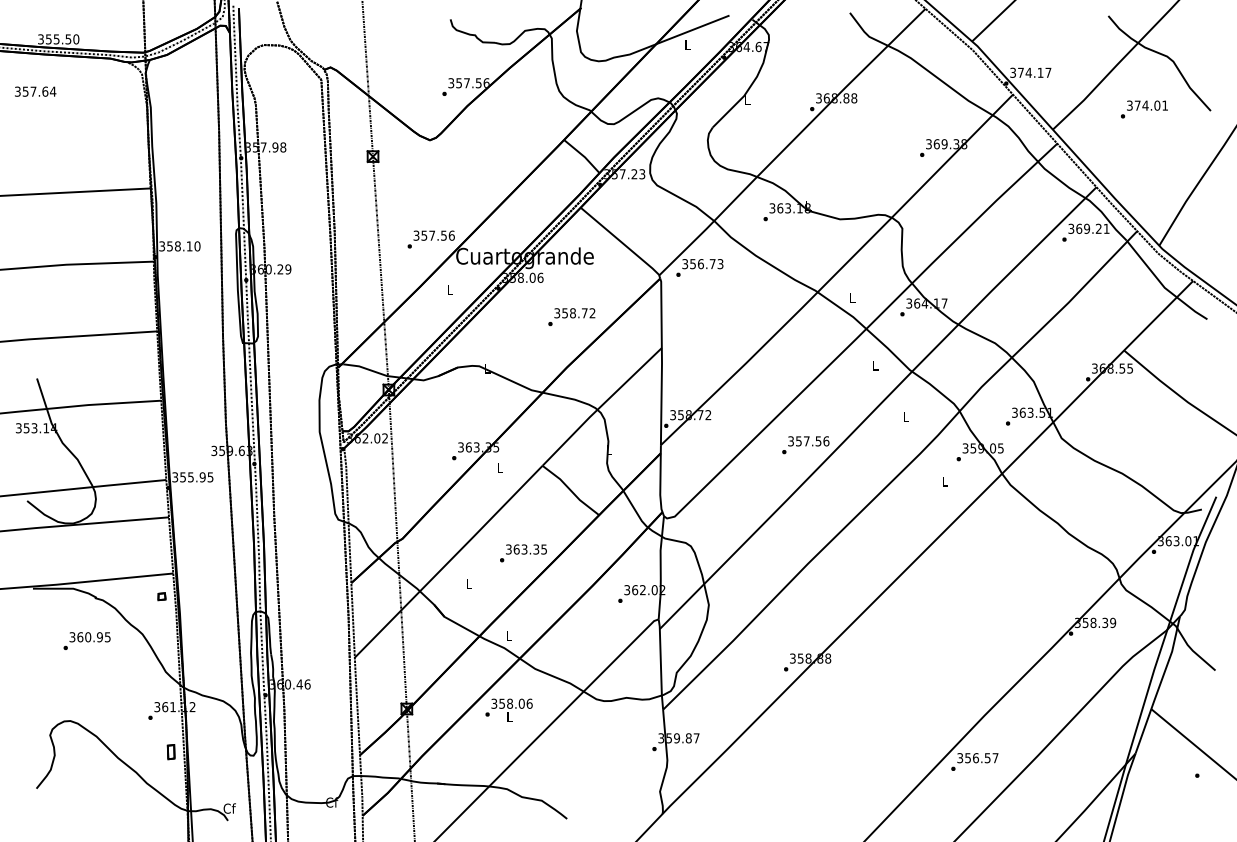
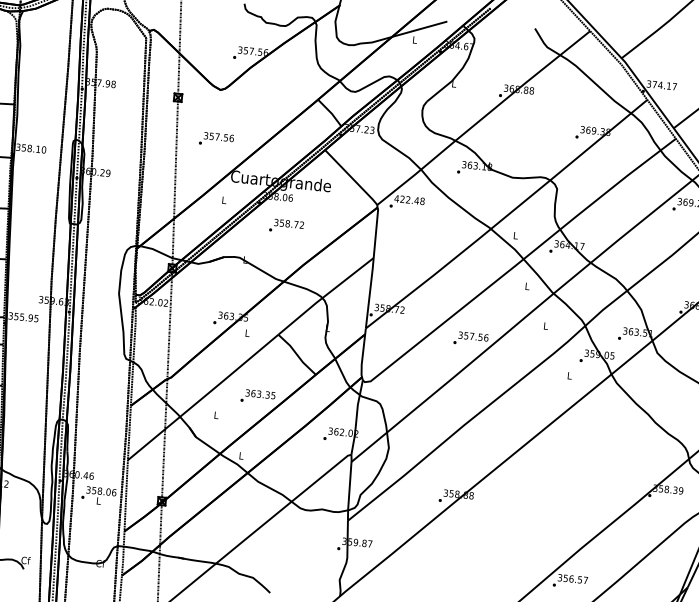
text: (430, 239) -> (215, 139), moved
text: (702, 264) -> (409, 200), 356.73 -> 422.48
text: (571, 317) -> (286, 226), moved
text: (508, 709) -> (98, 495), moved

